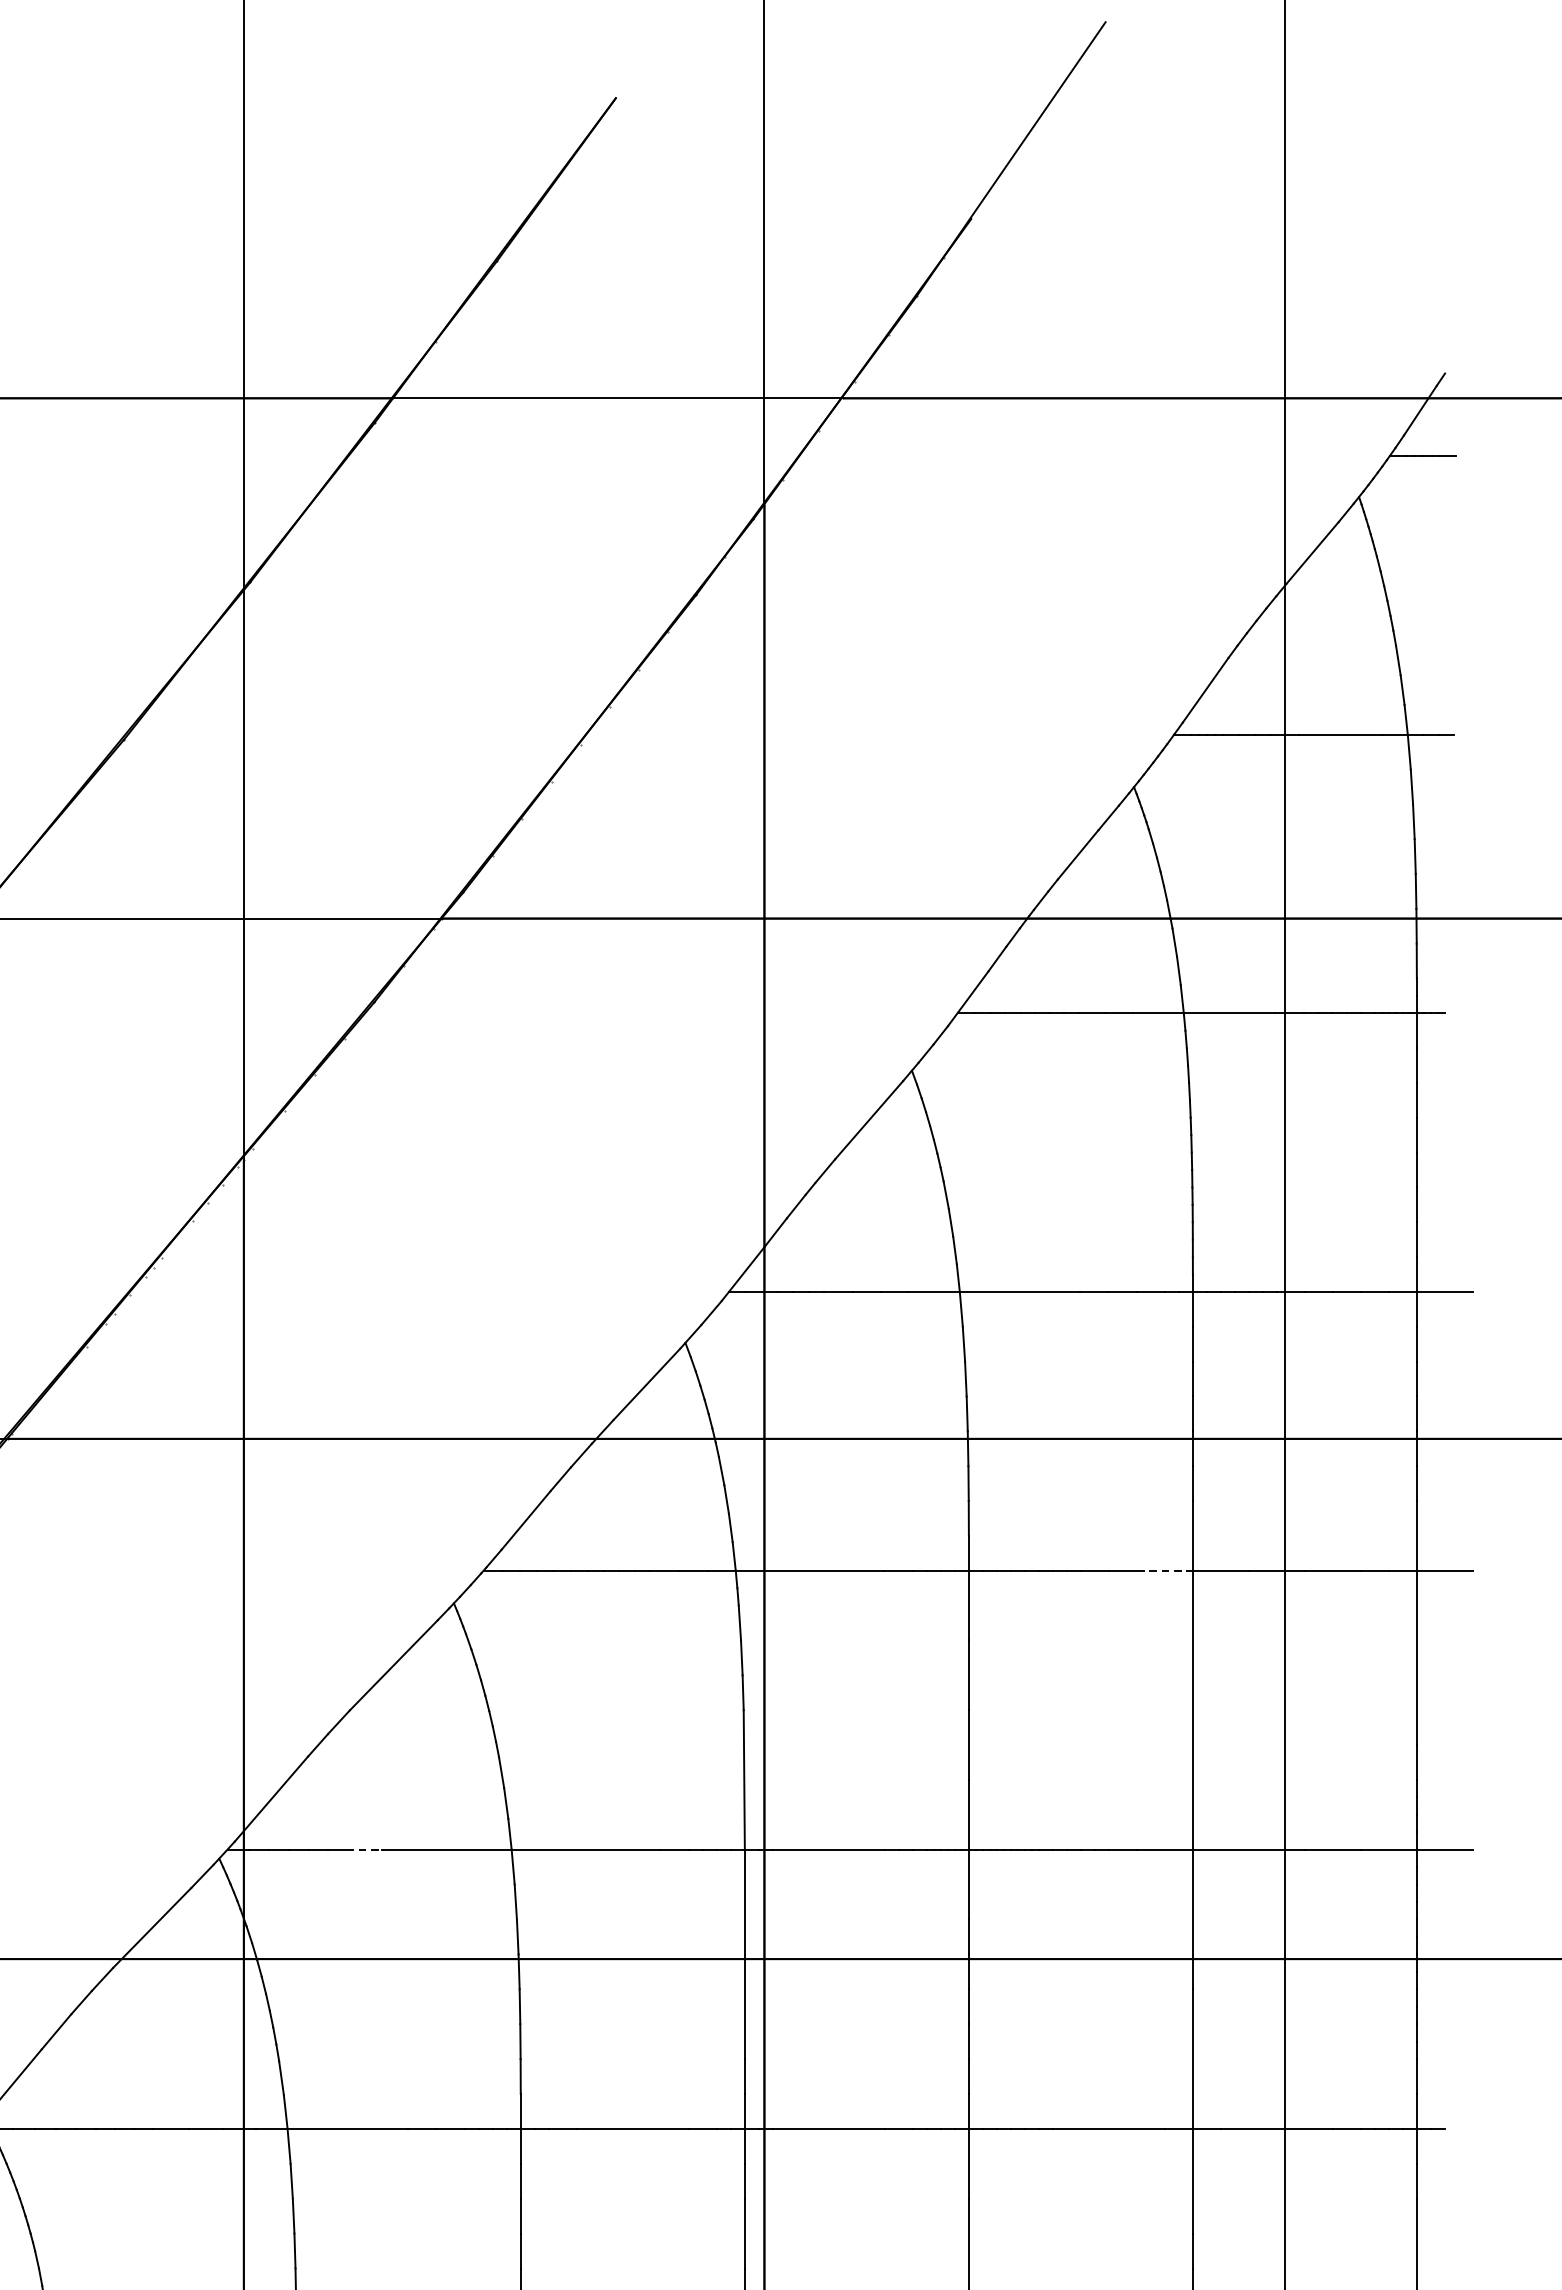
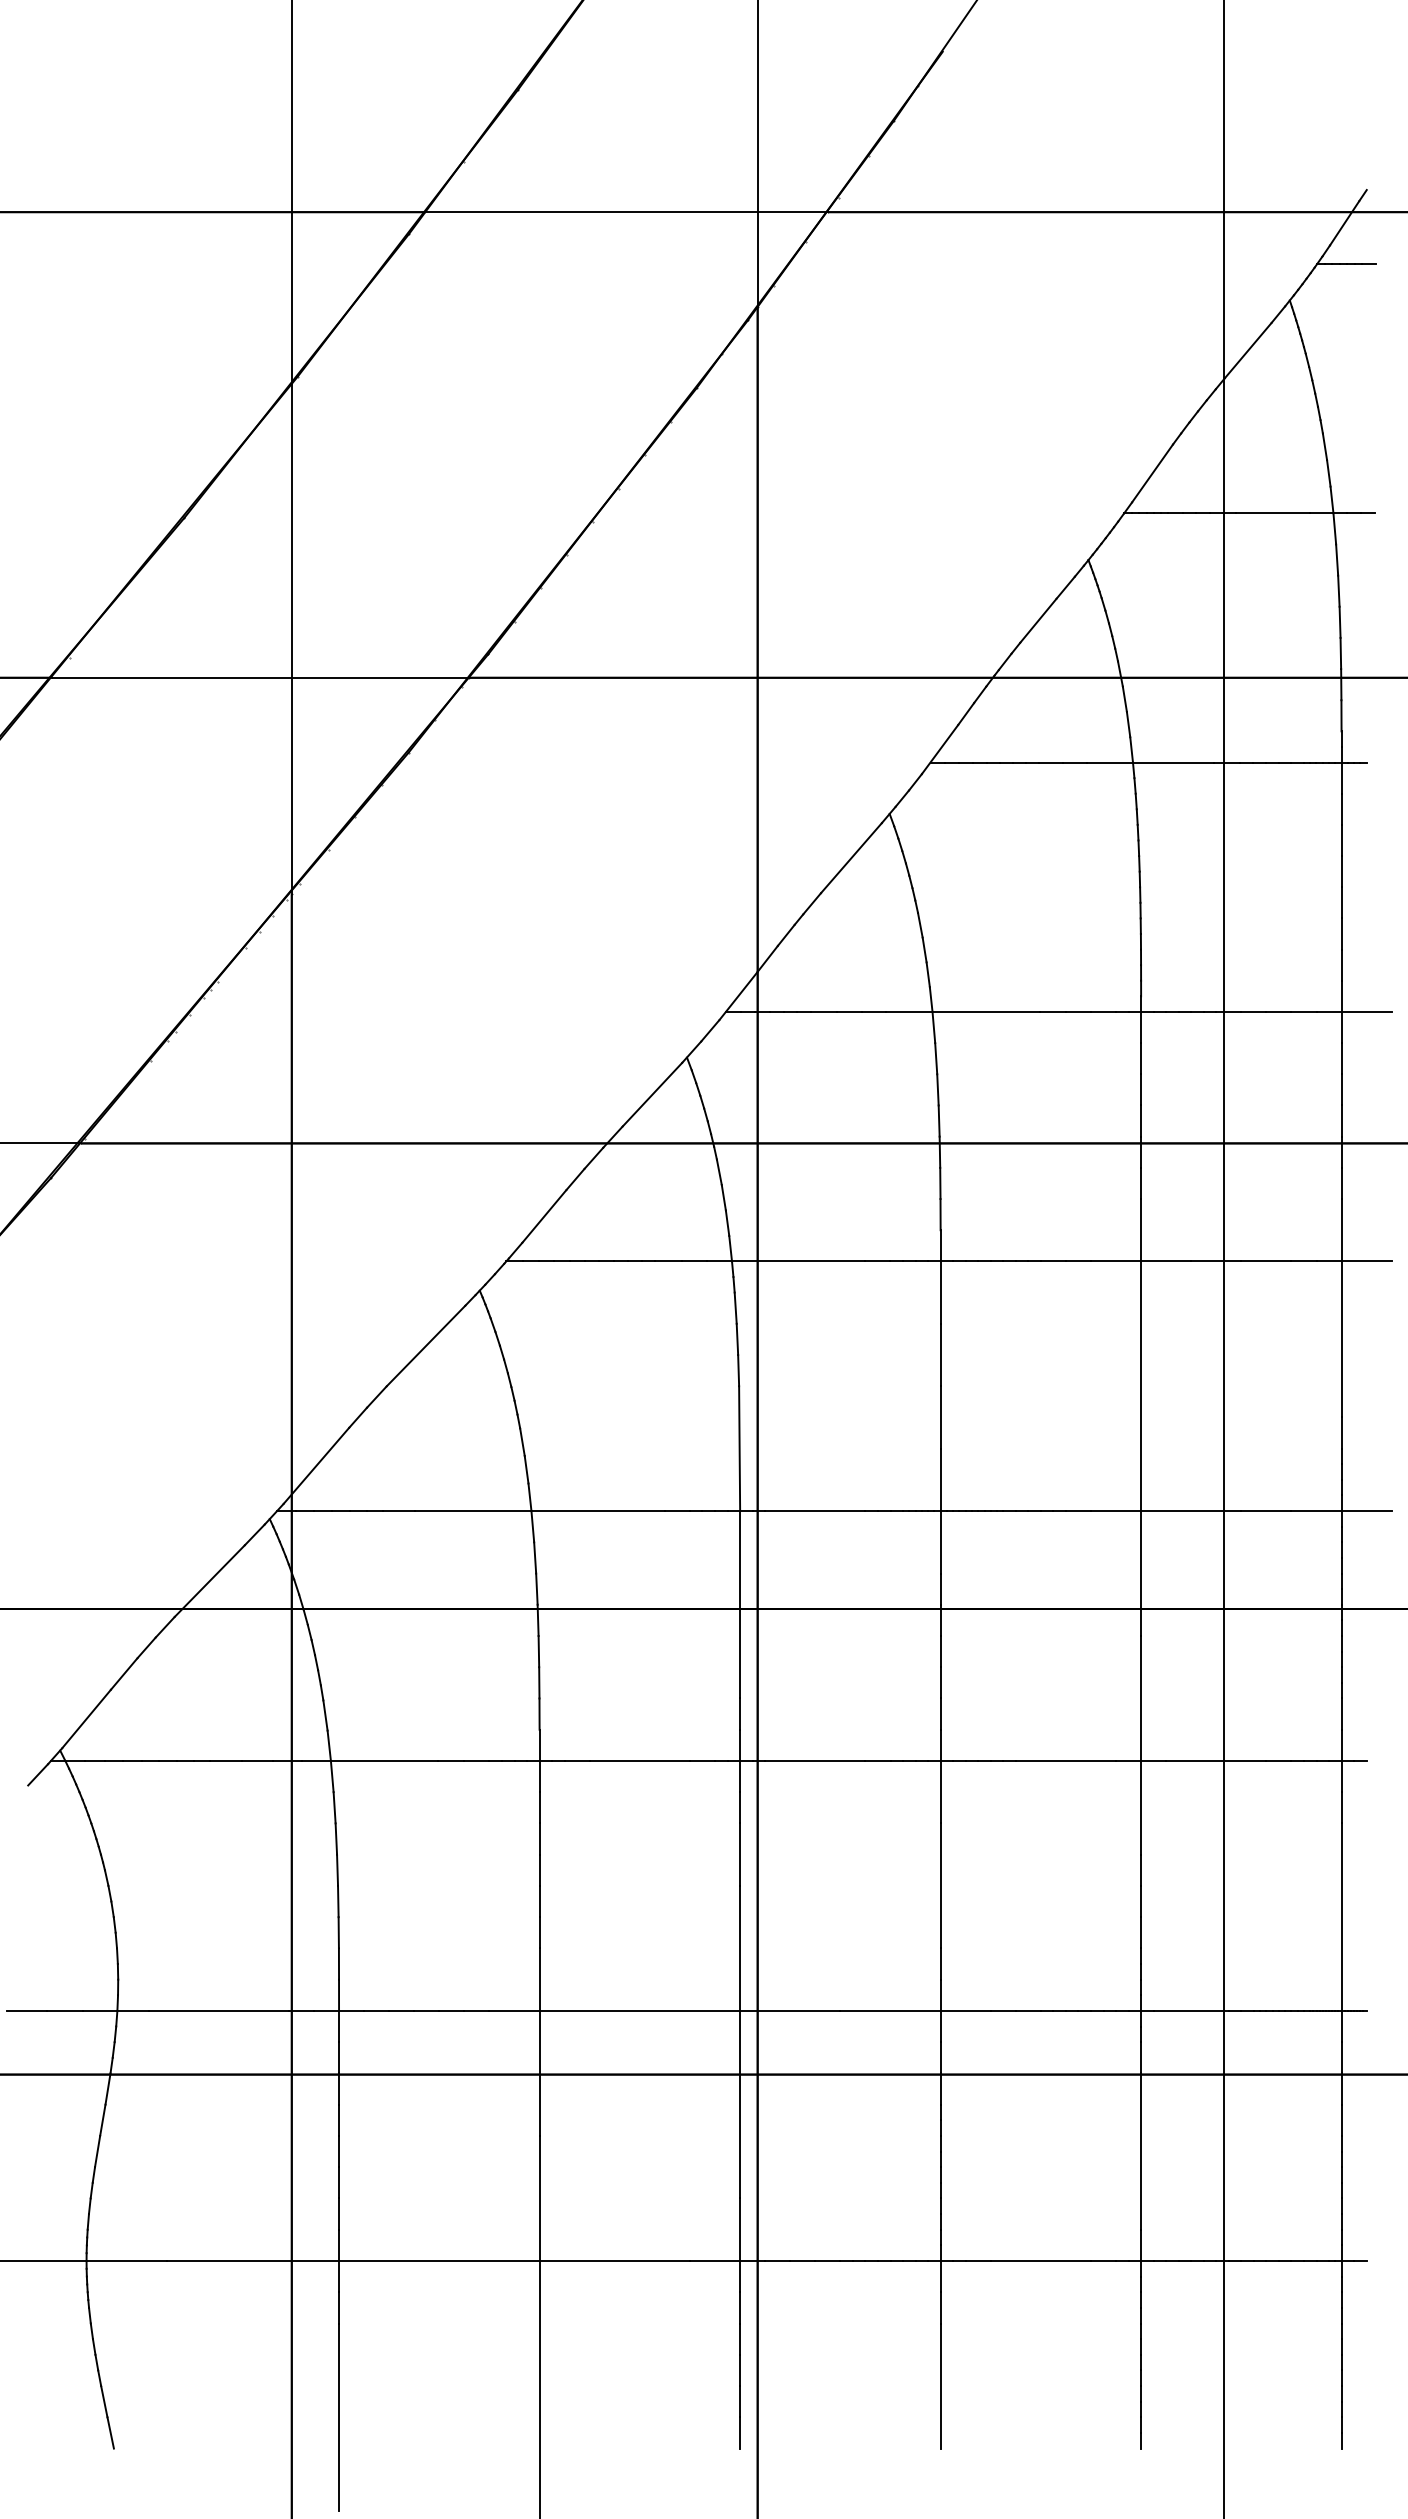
line: (1165, 1570) -> (1116, 1261), dashed -> solid
line: (364, 1850) -> (399, 1511), dashed -> solid

